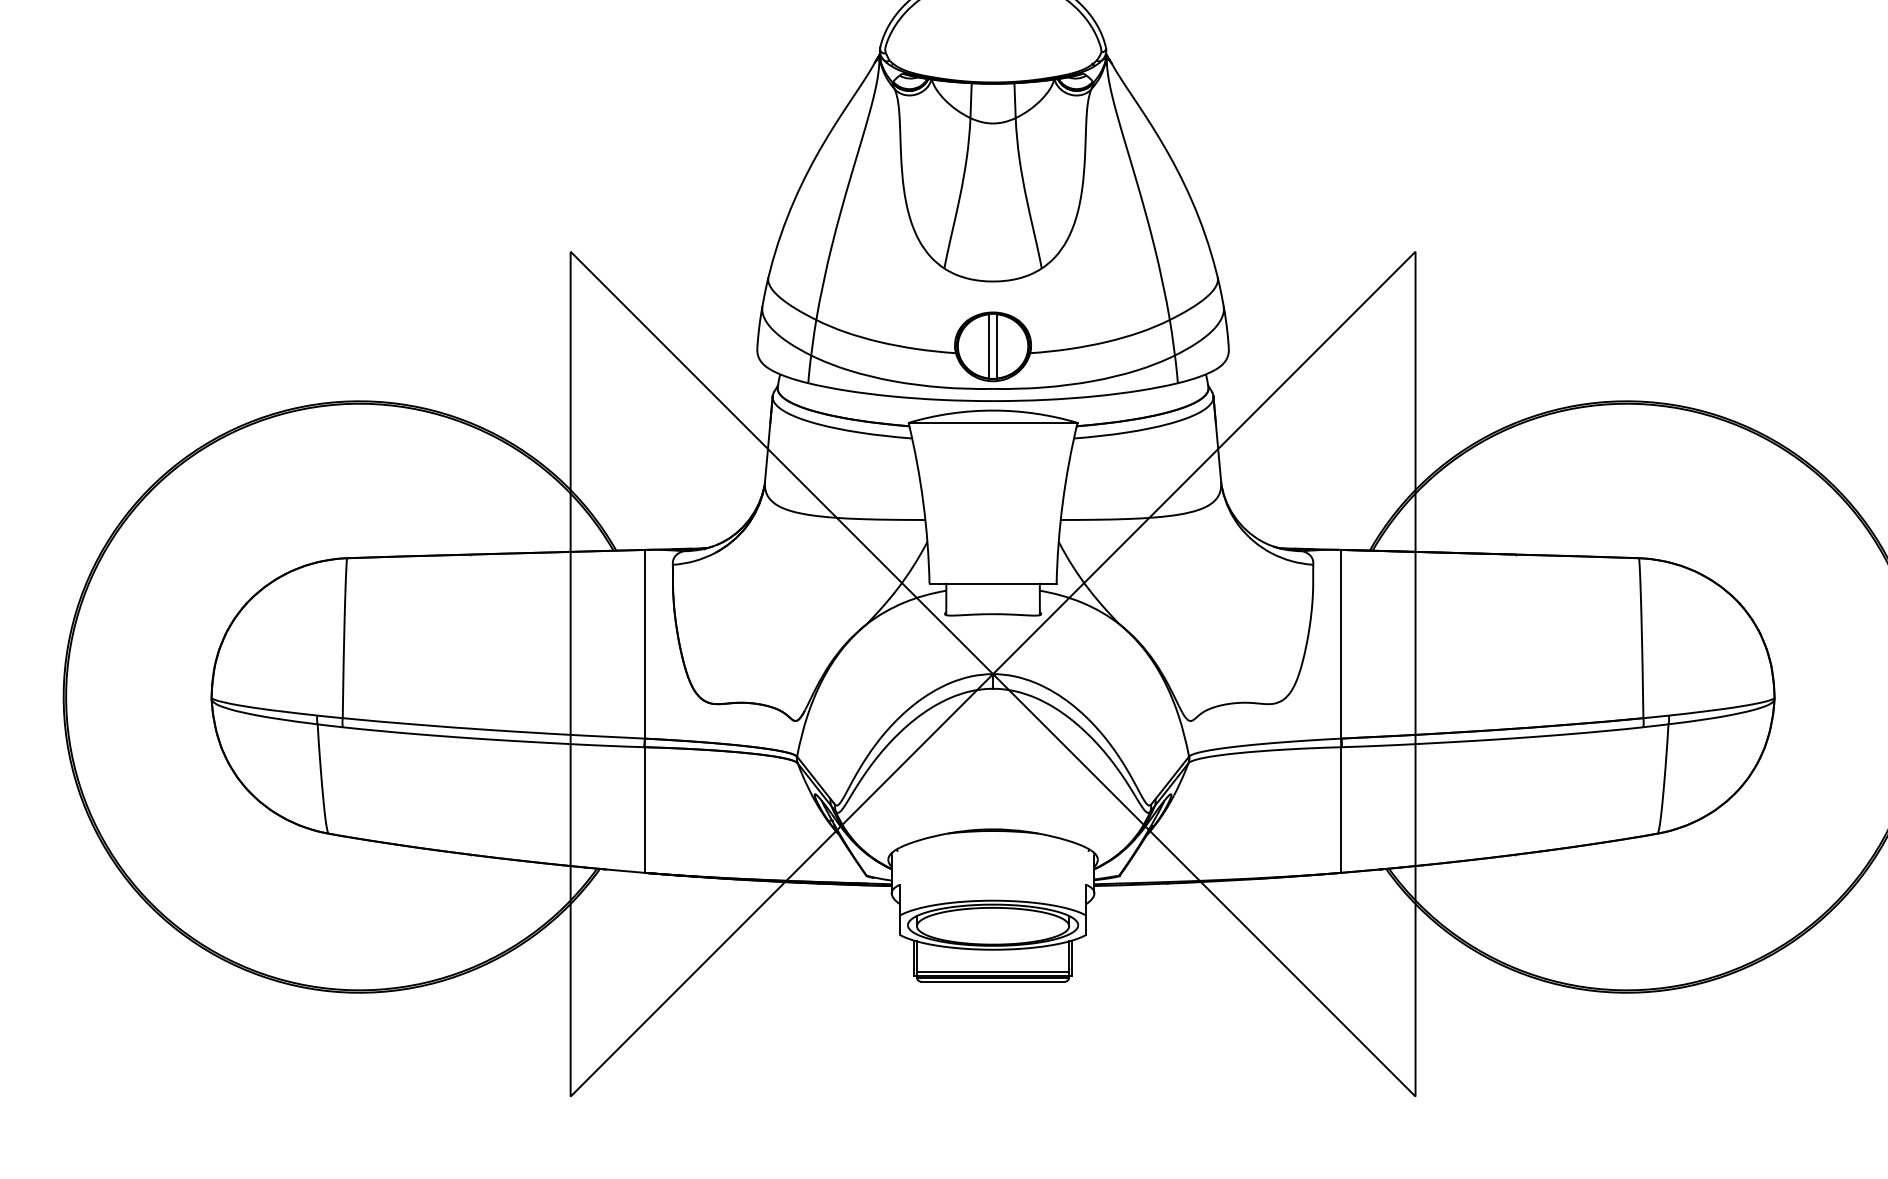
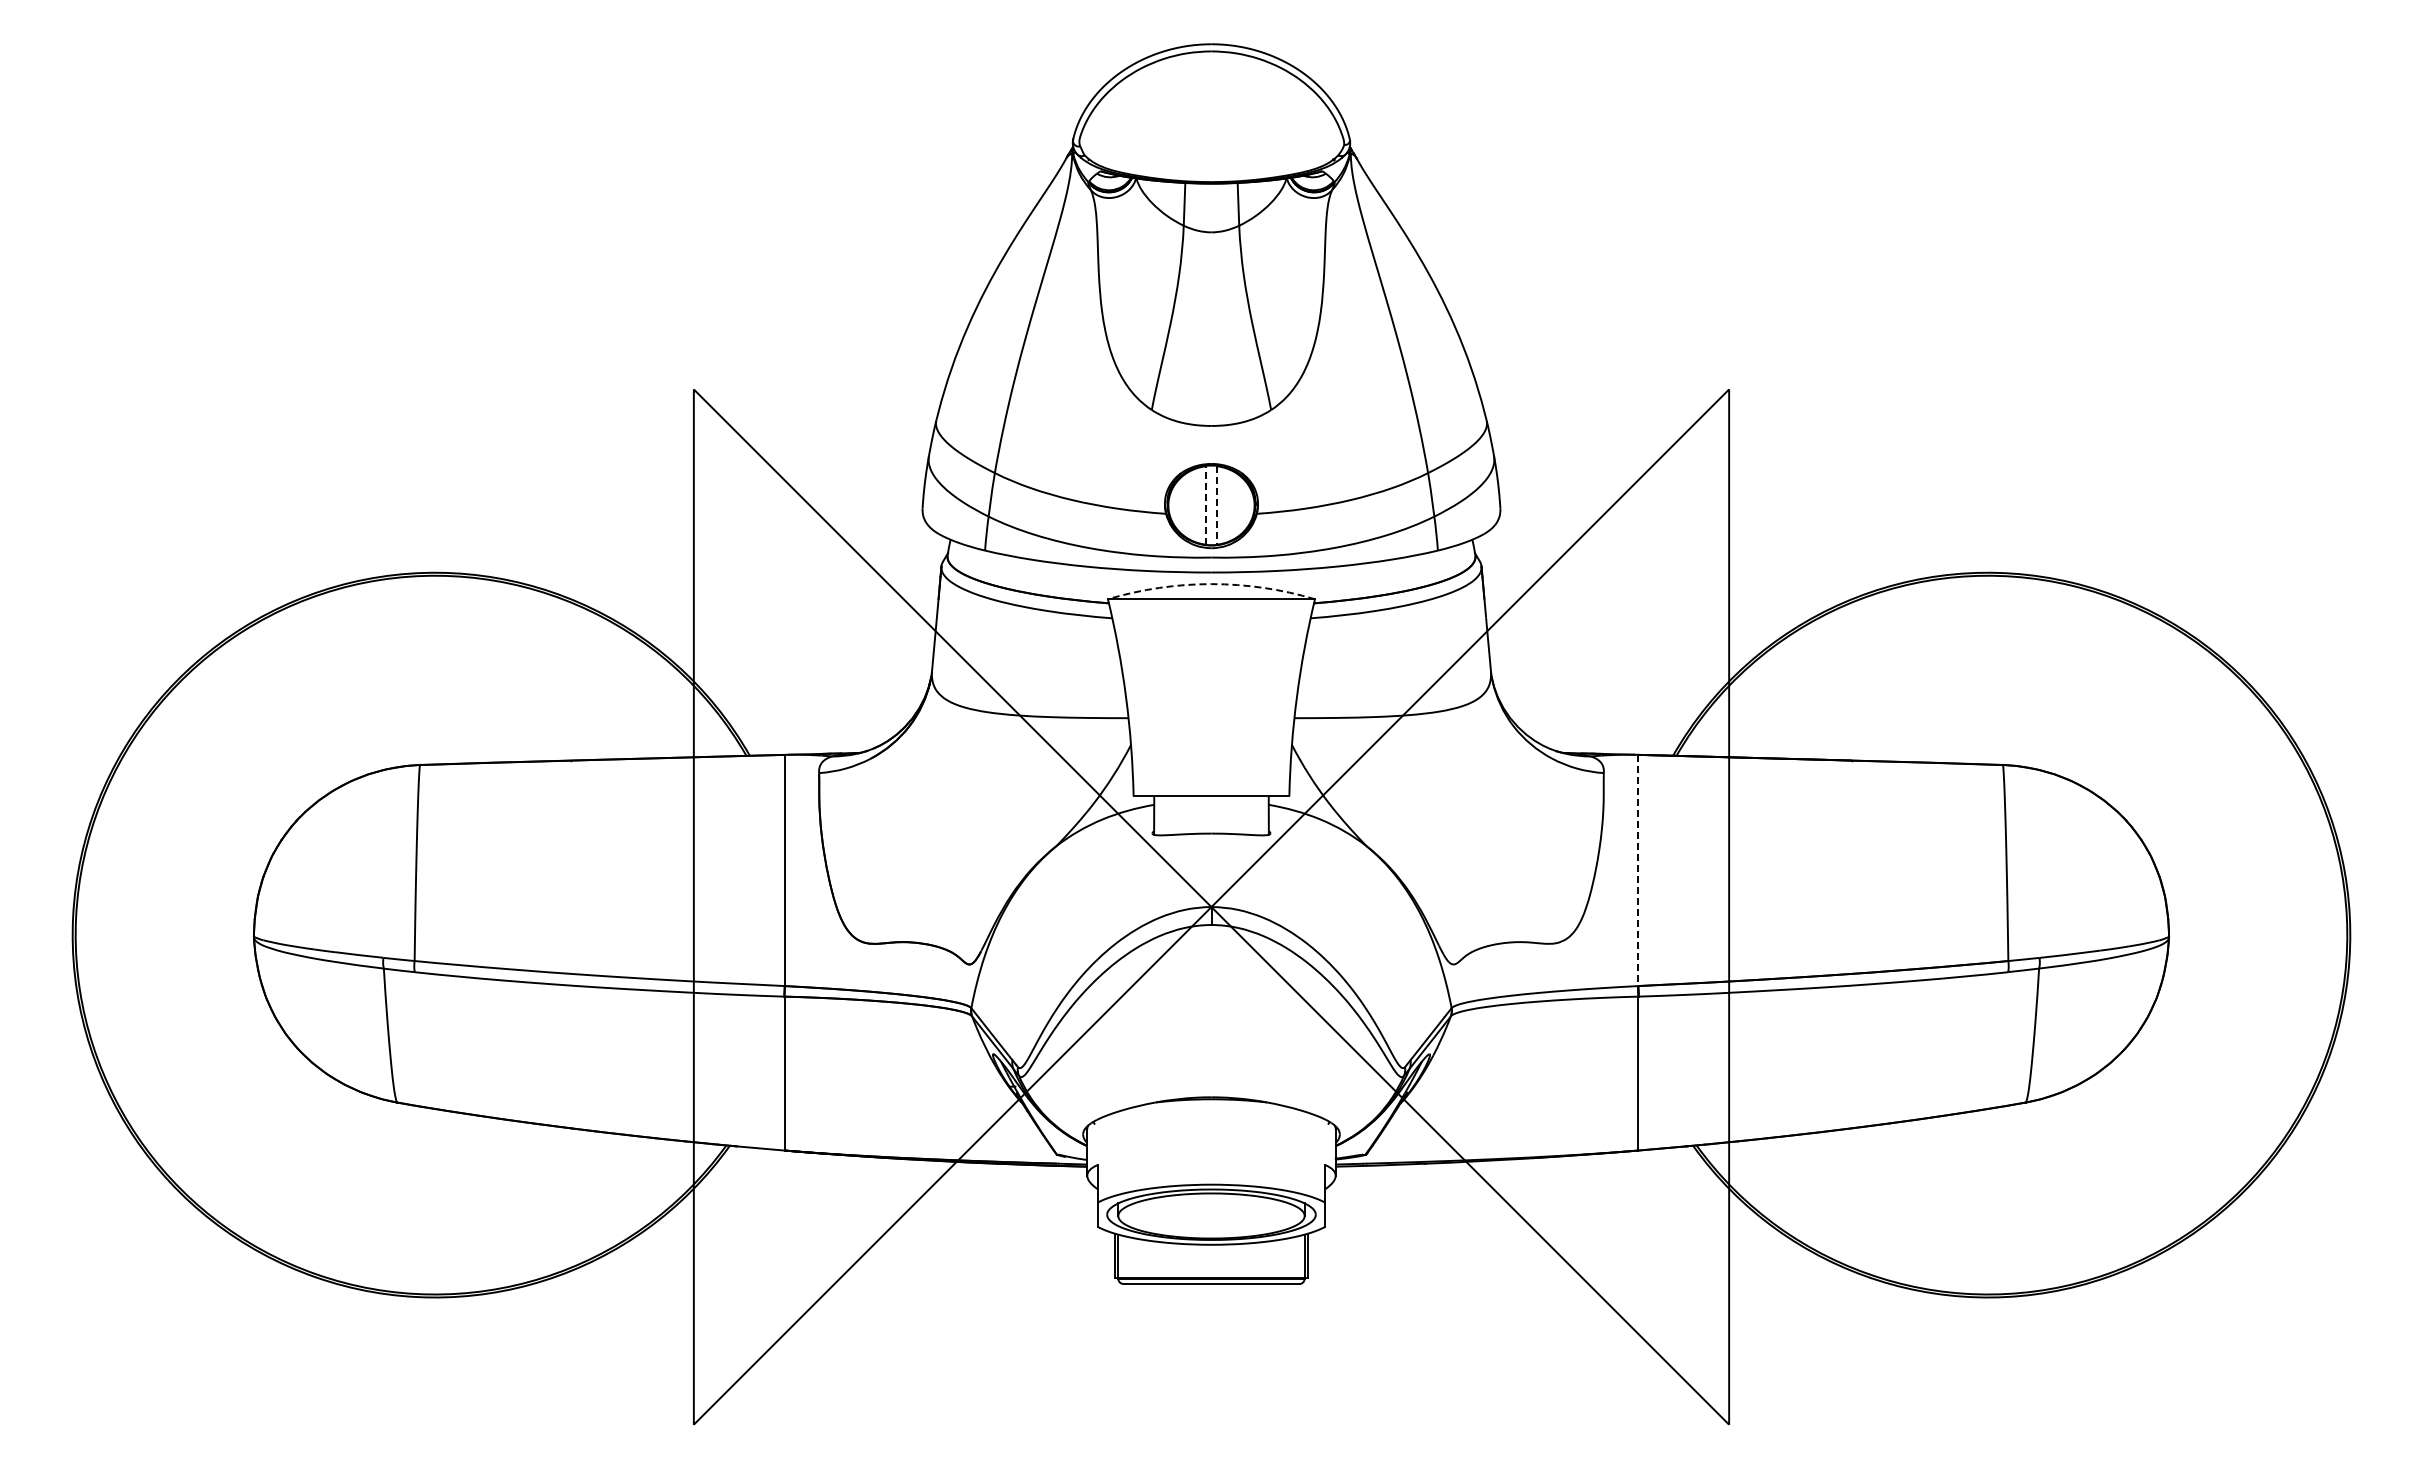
line: (989, 346) -> (1206, 505), solid -> dashed
line: (997, 346) -> (1216, 505), solid -> dashed
arc: (993, 410) -> (1211, 584), solid -> dashed
line: (1341, 644) -> (1638, 870), solid -> dashed
line: (993, 971) -> (1211, 1271), removed

